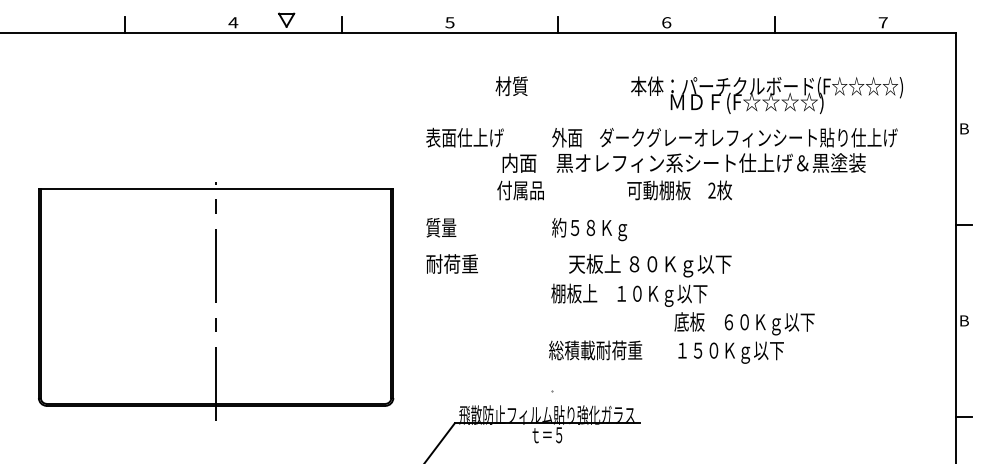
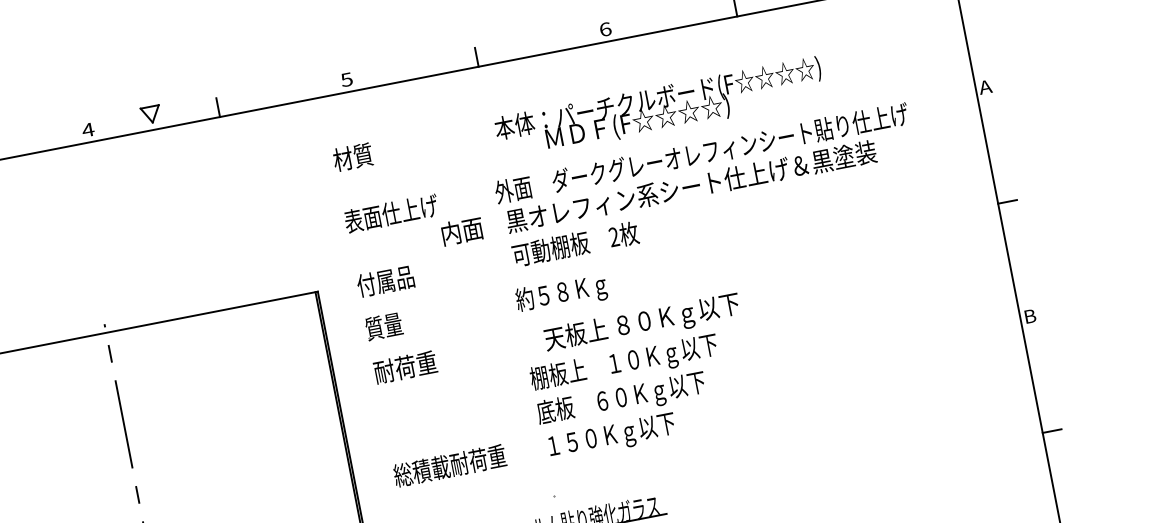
text: (698, 95) -> (578, 124), moved
text: (964, 128) -> (985, 86), B -> A
text: (614, 190) -> (497, 259), moved
text: (681, 337) -> (549, 430), moved

